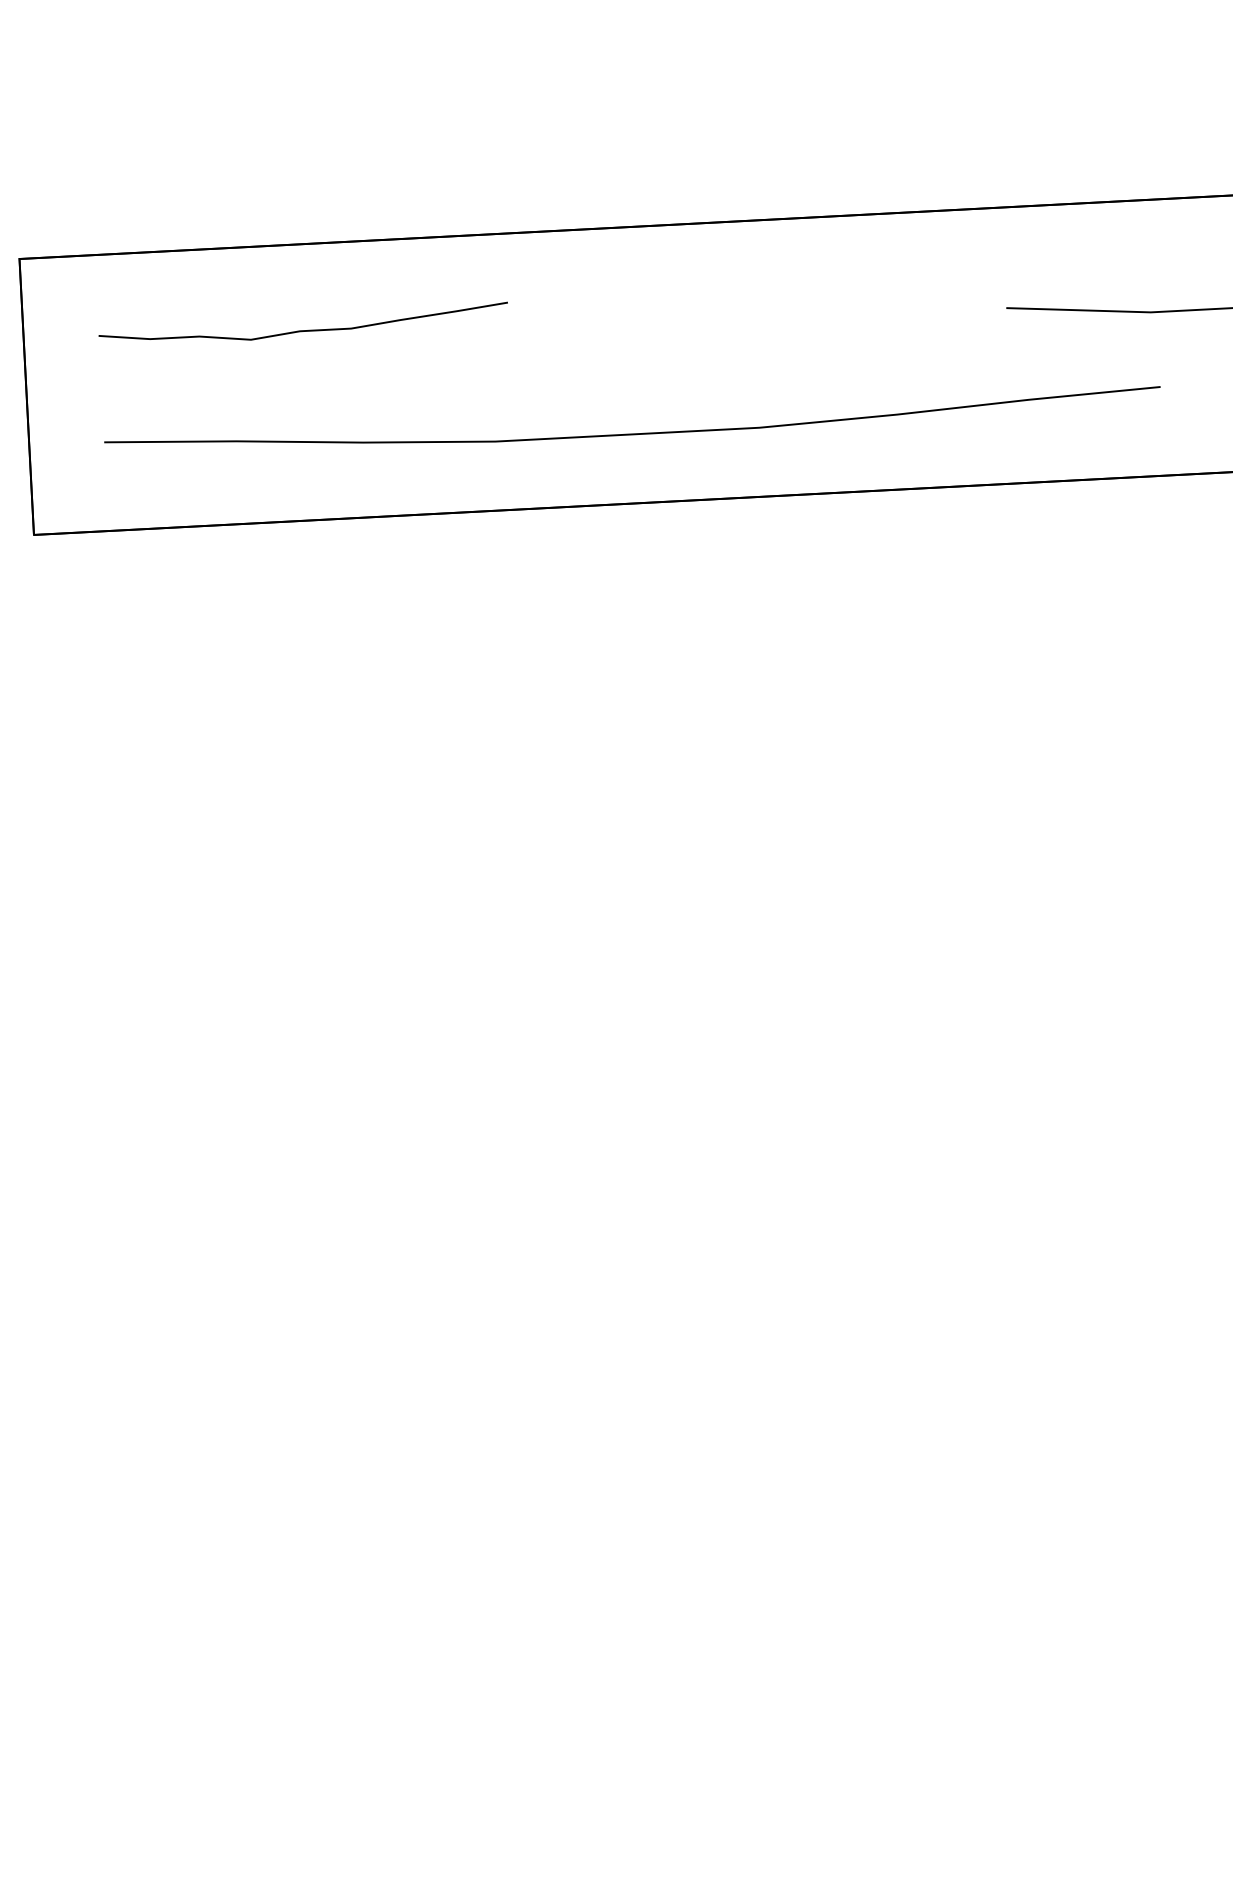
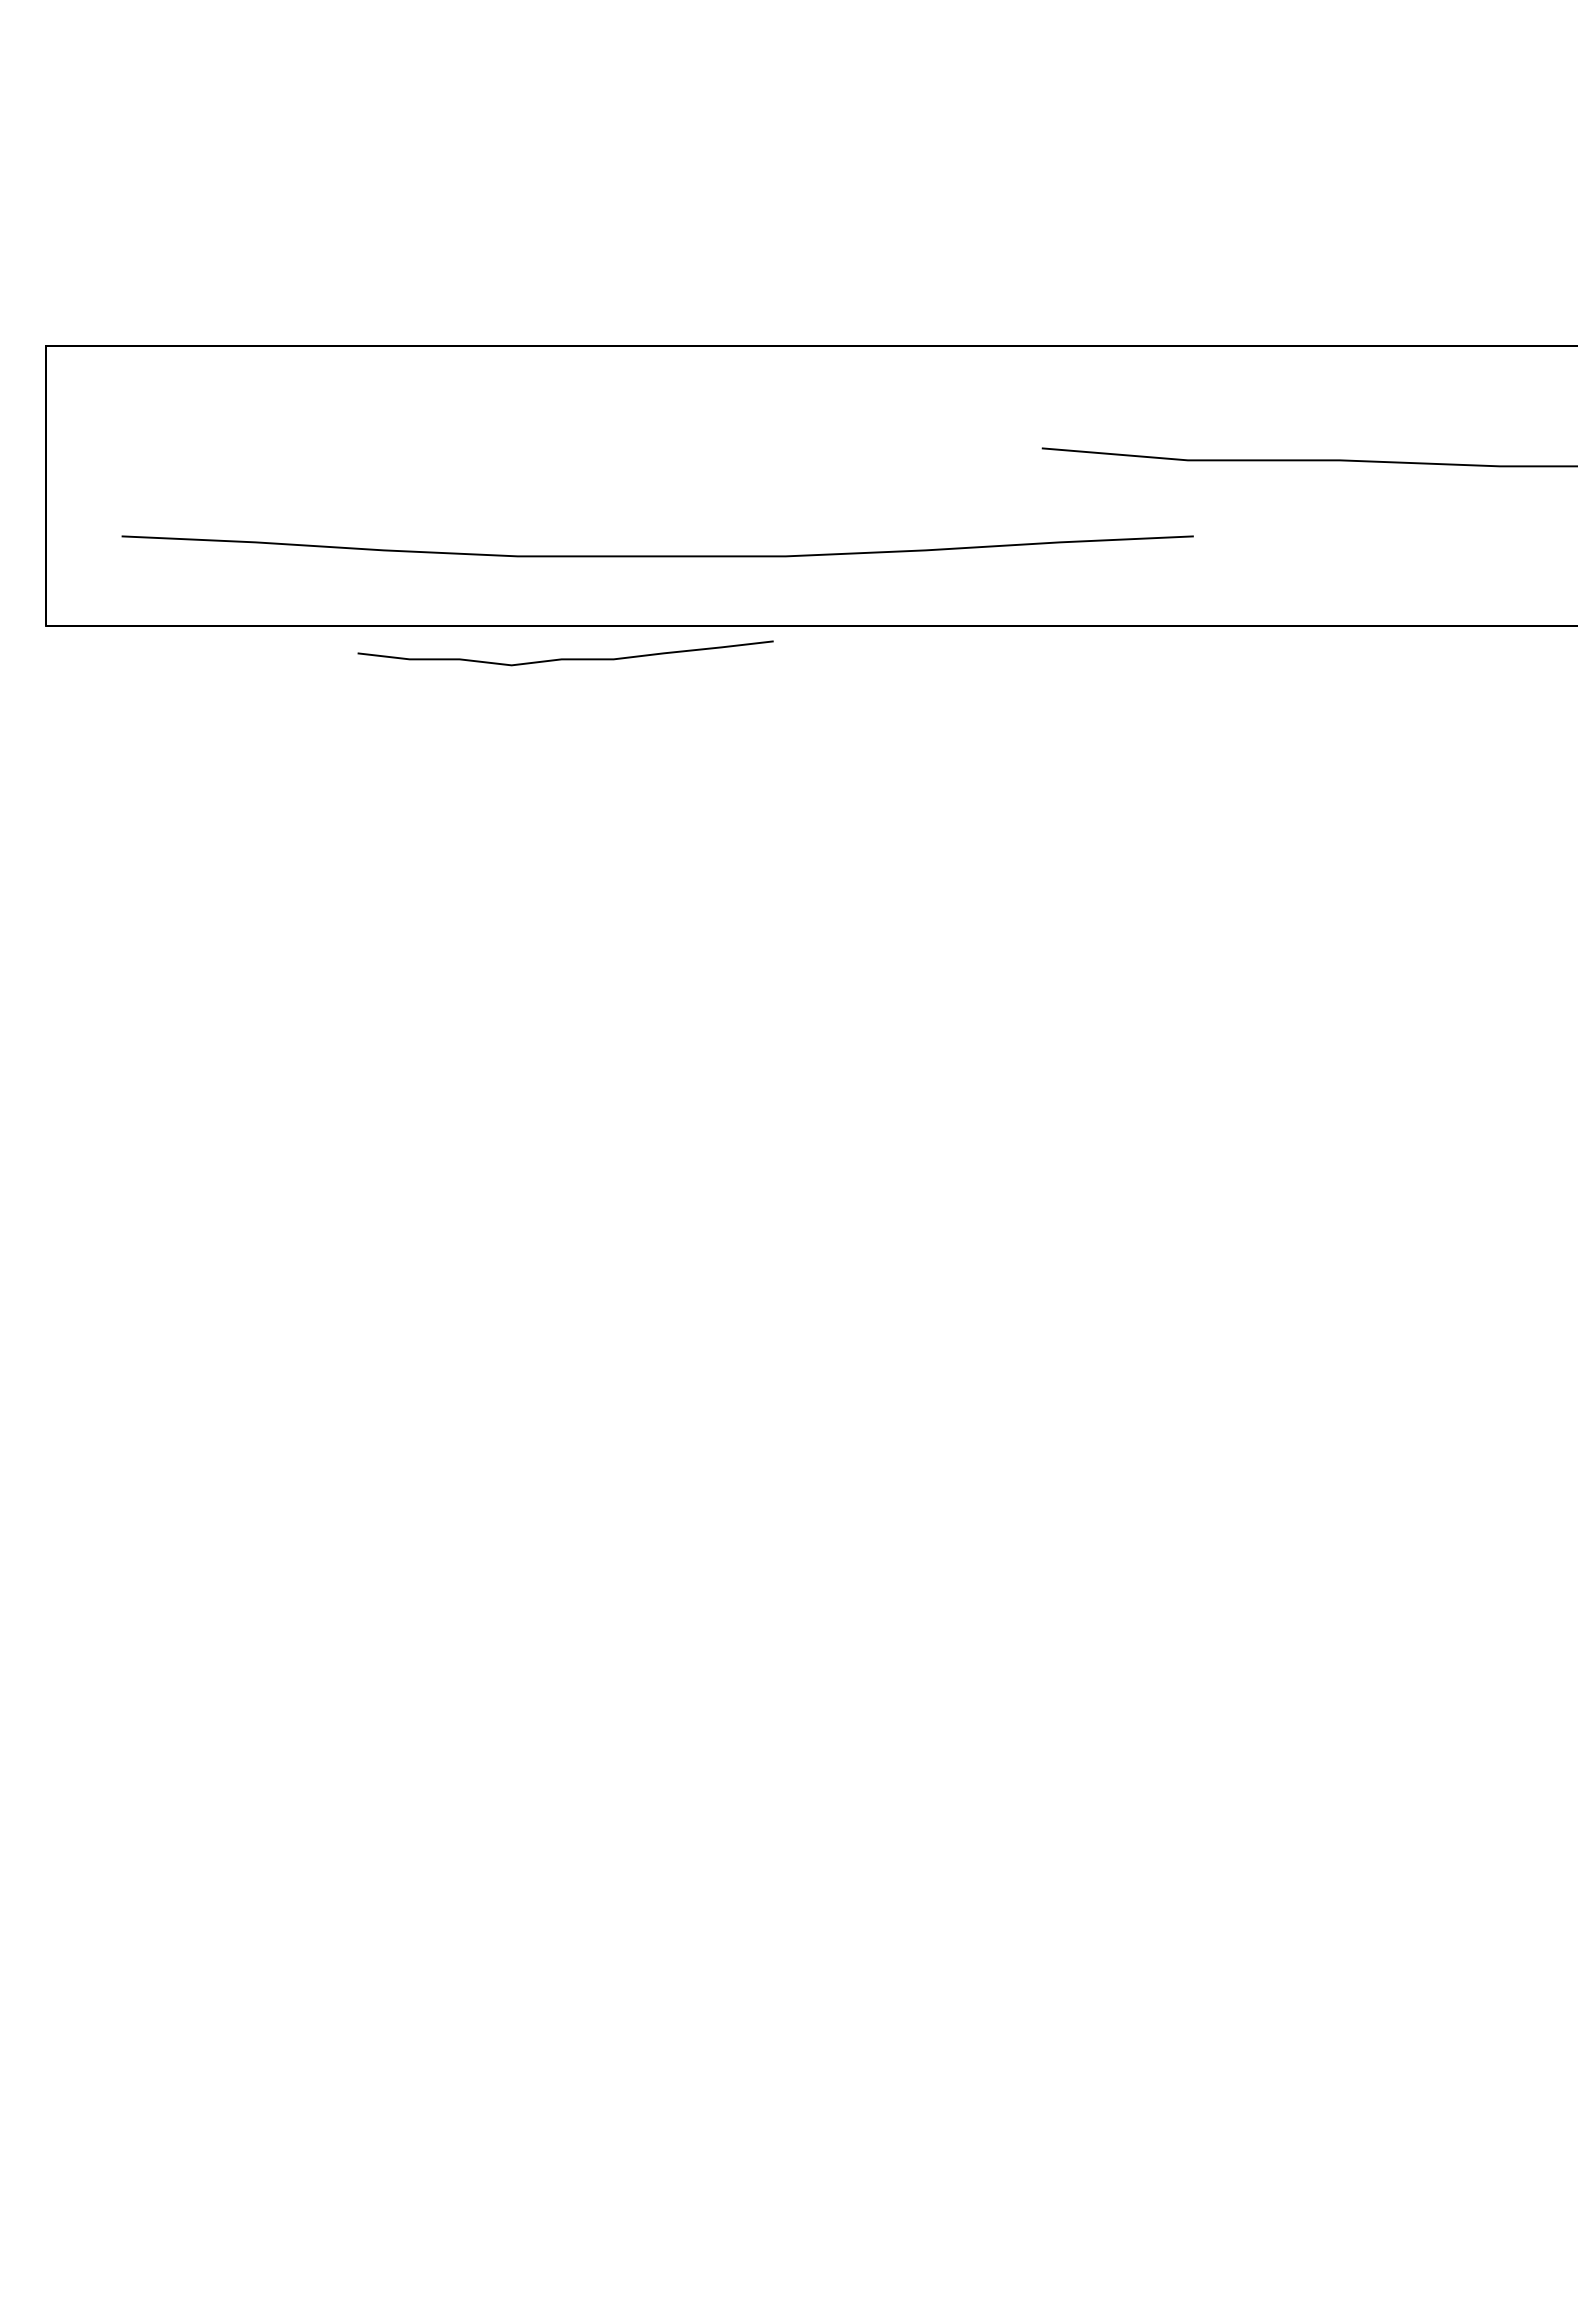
curve: (303, 330) -> (565, 658), moved

